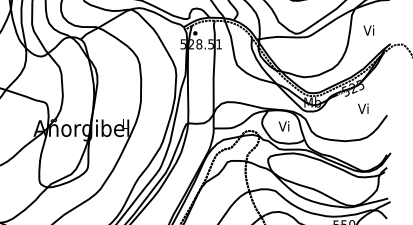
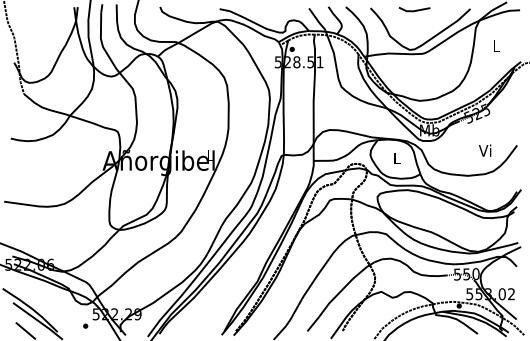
text: (368, 30) -> (495, 45), Vi -> L
text: (363, 108) -> (485, 150), moved
text: (284, 126) -> (396, 158), Vi -> L

